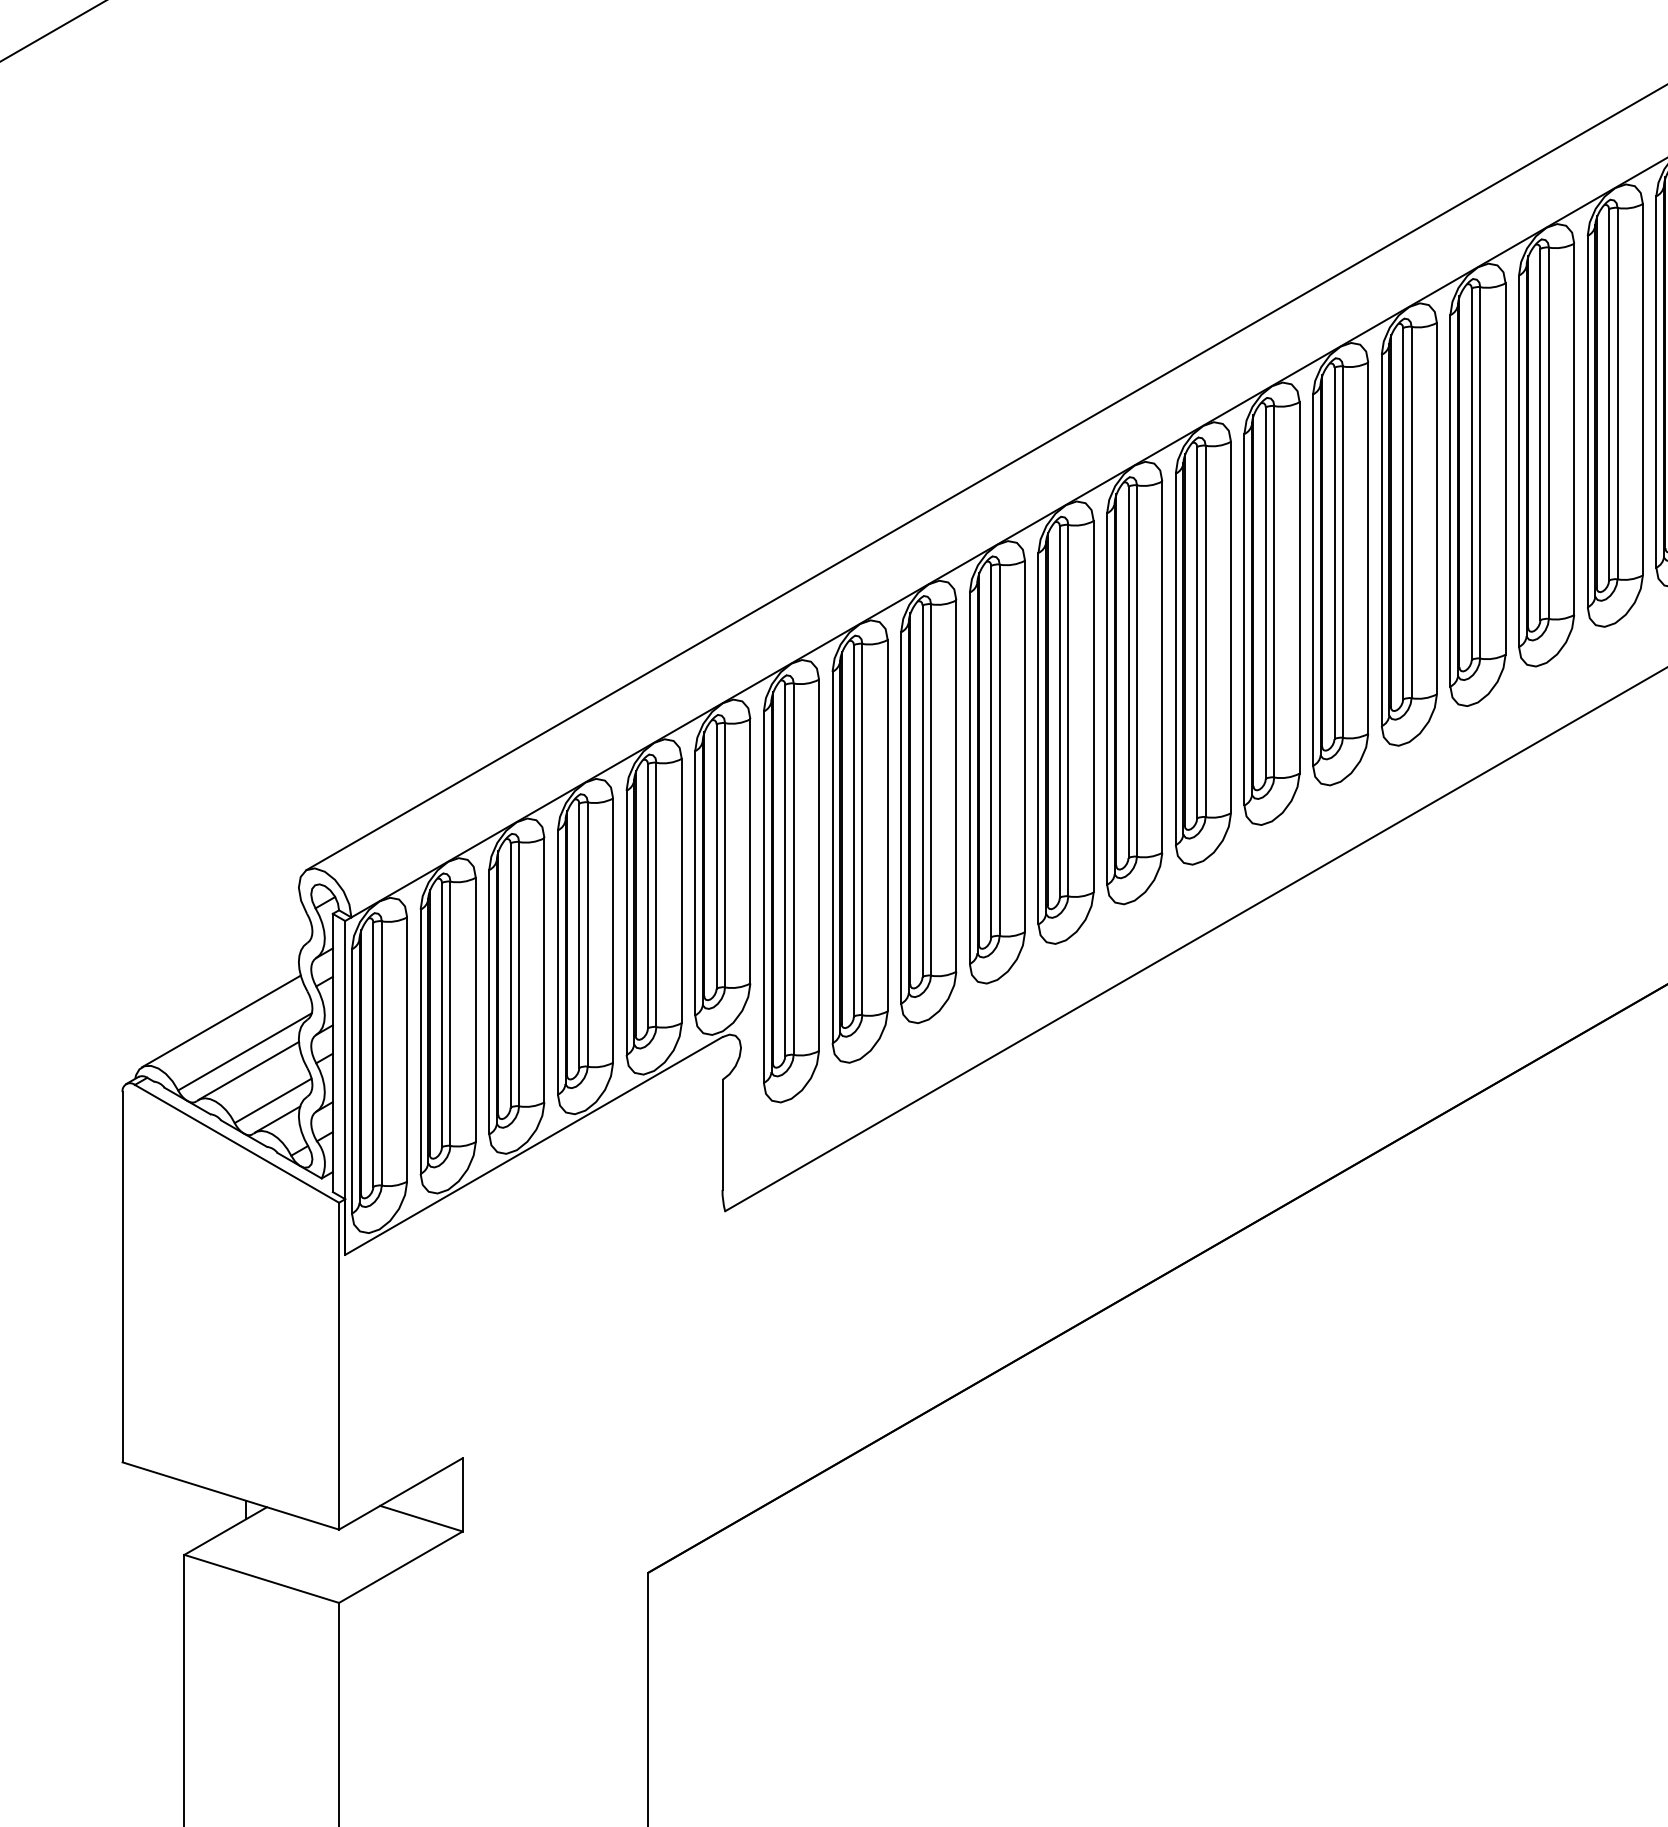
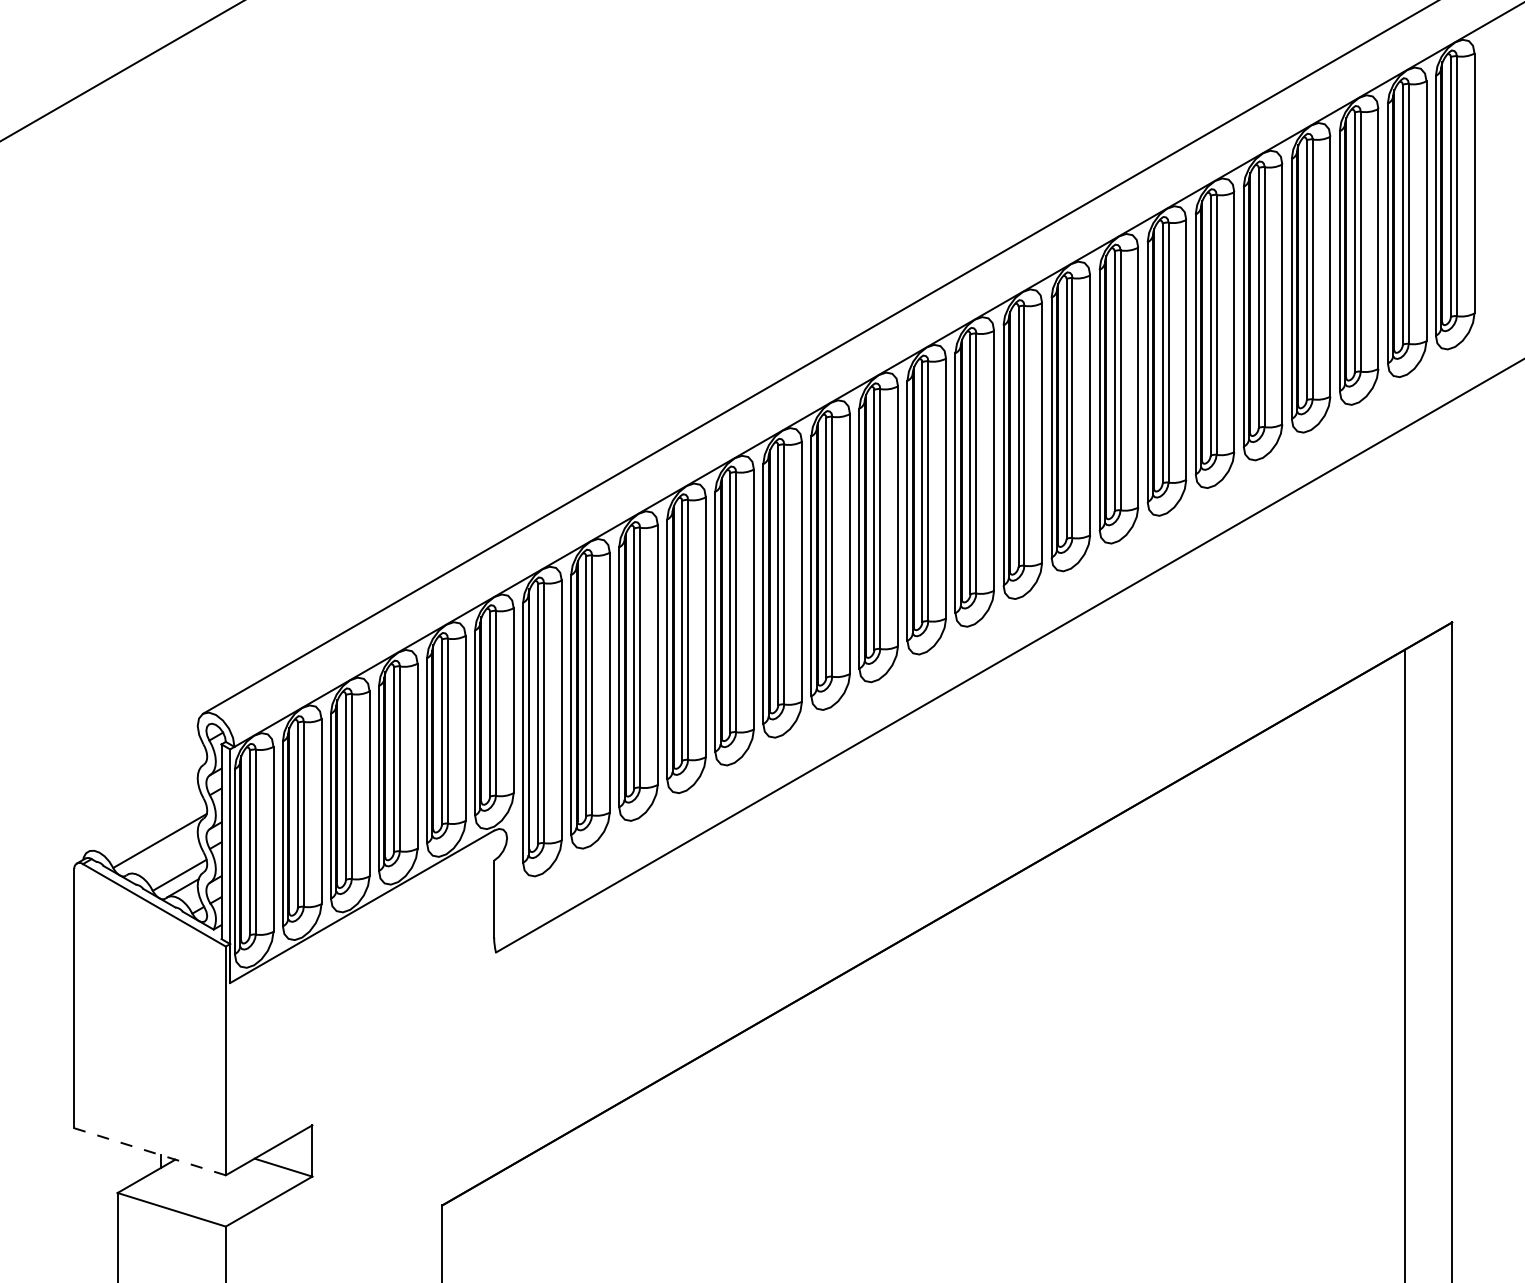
line: (221, 1021) -> (143, 819), removed
line: (248, 1071) -> (162, 854), removed
line: (229, 1495) -> (149, 1151), solid -> dashed

